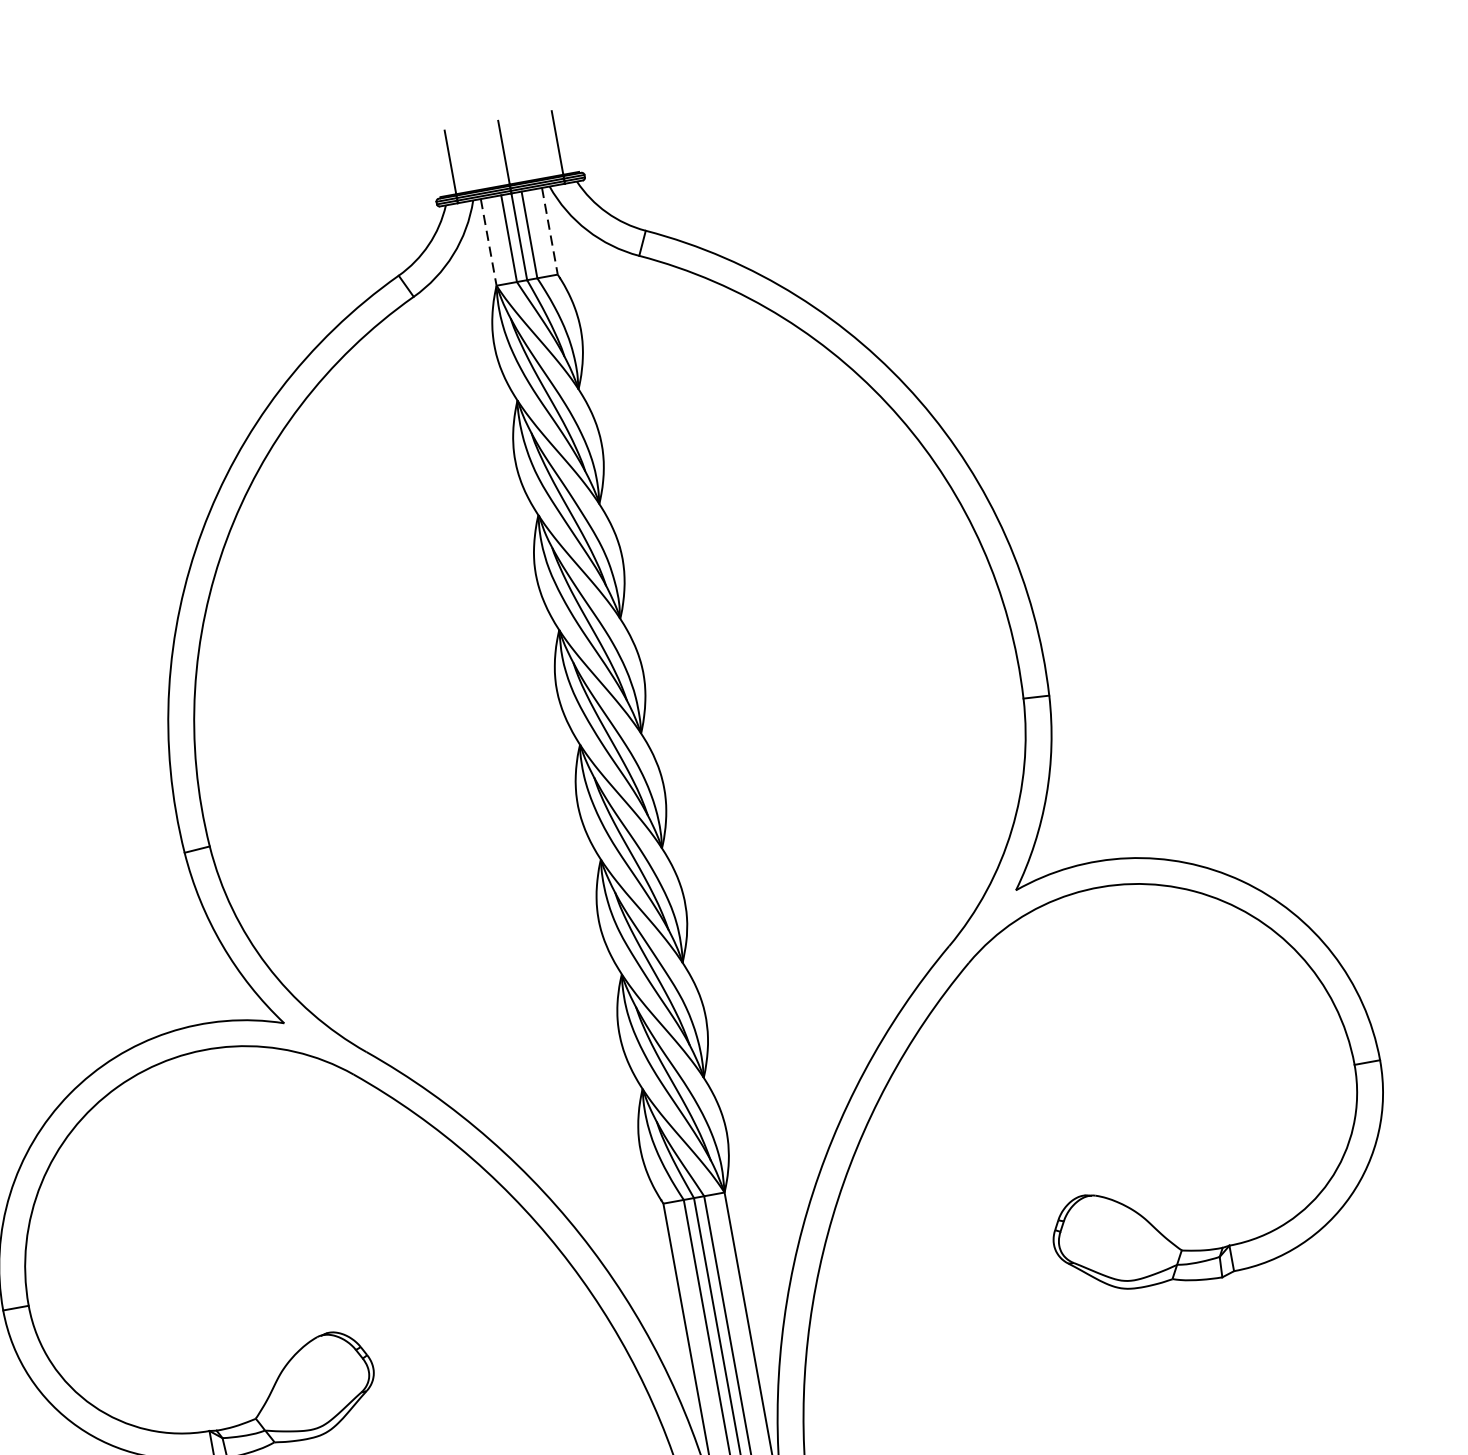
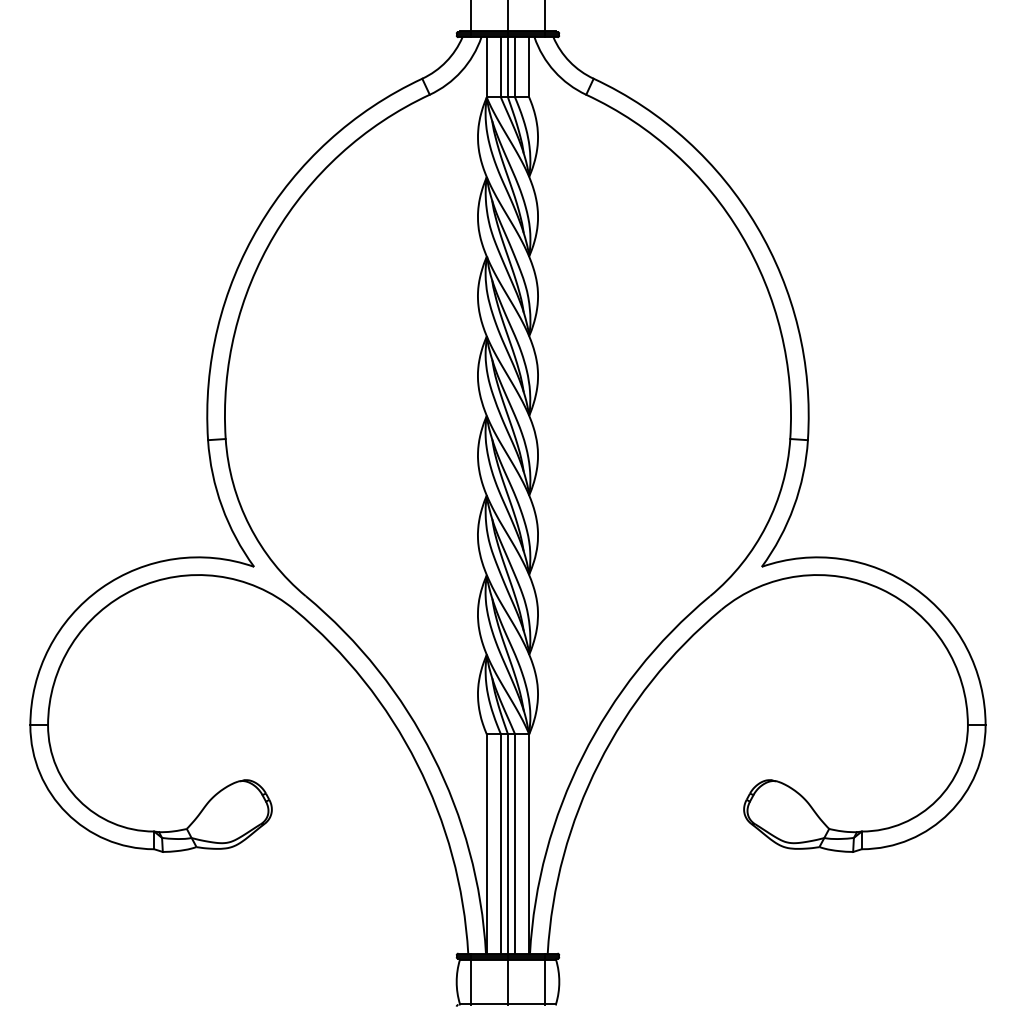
line: (550, 231) -> (529, 67), dashed -> solid
line: (488, 242) -> (486, 67), dashed -> solid

